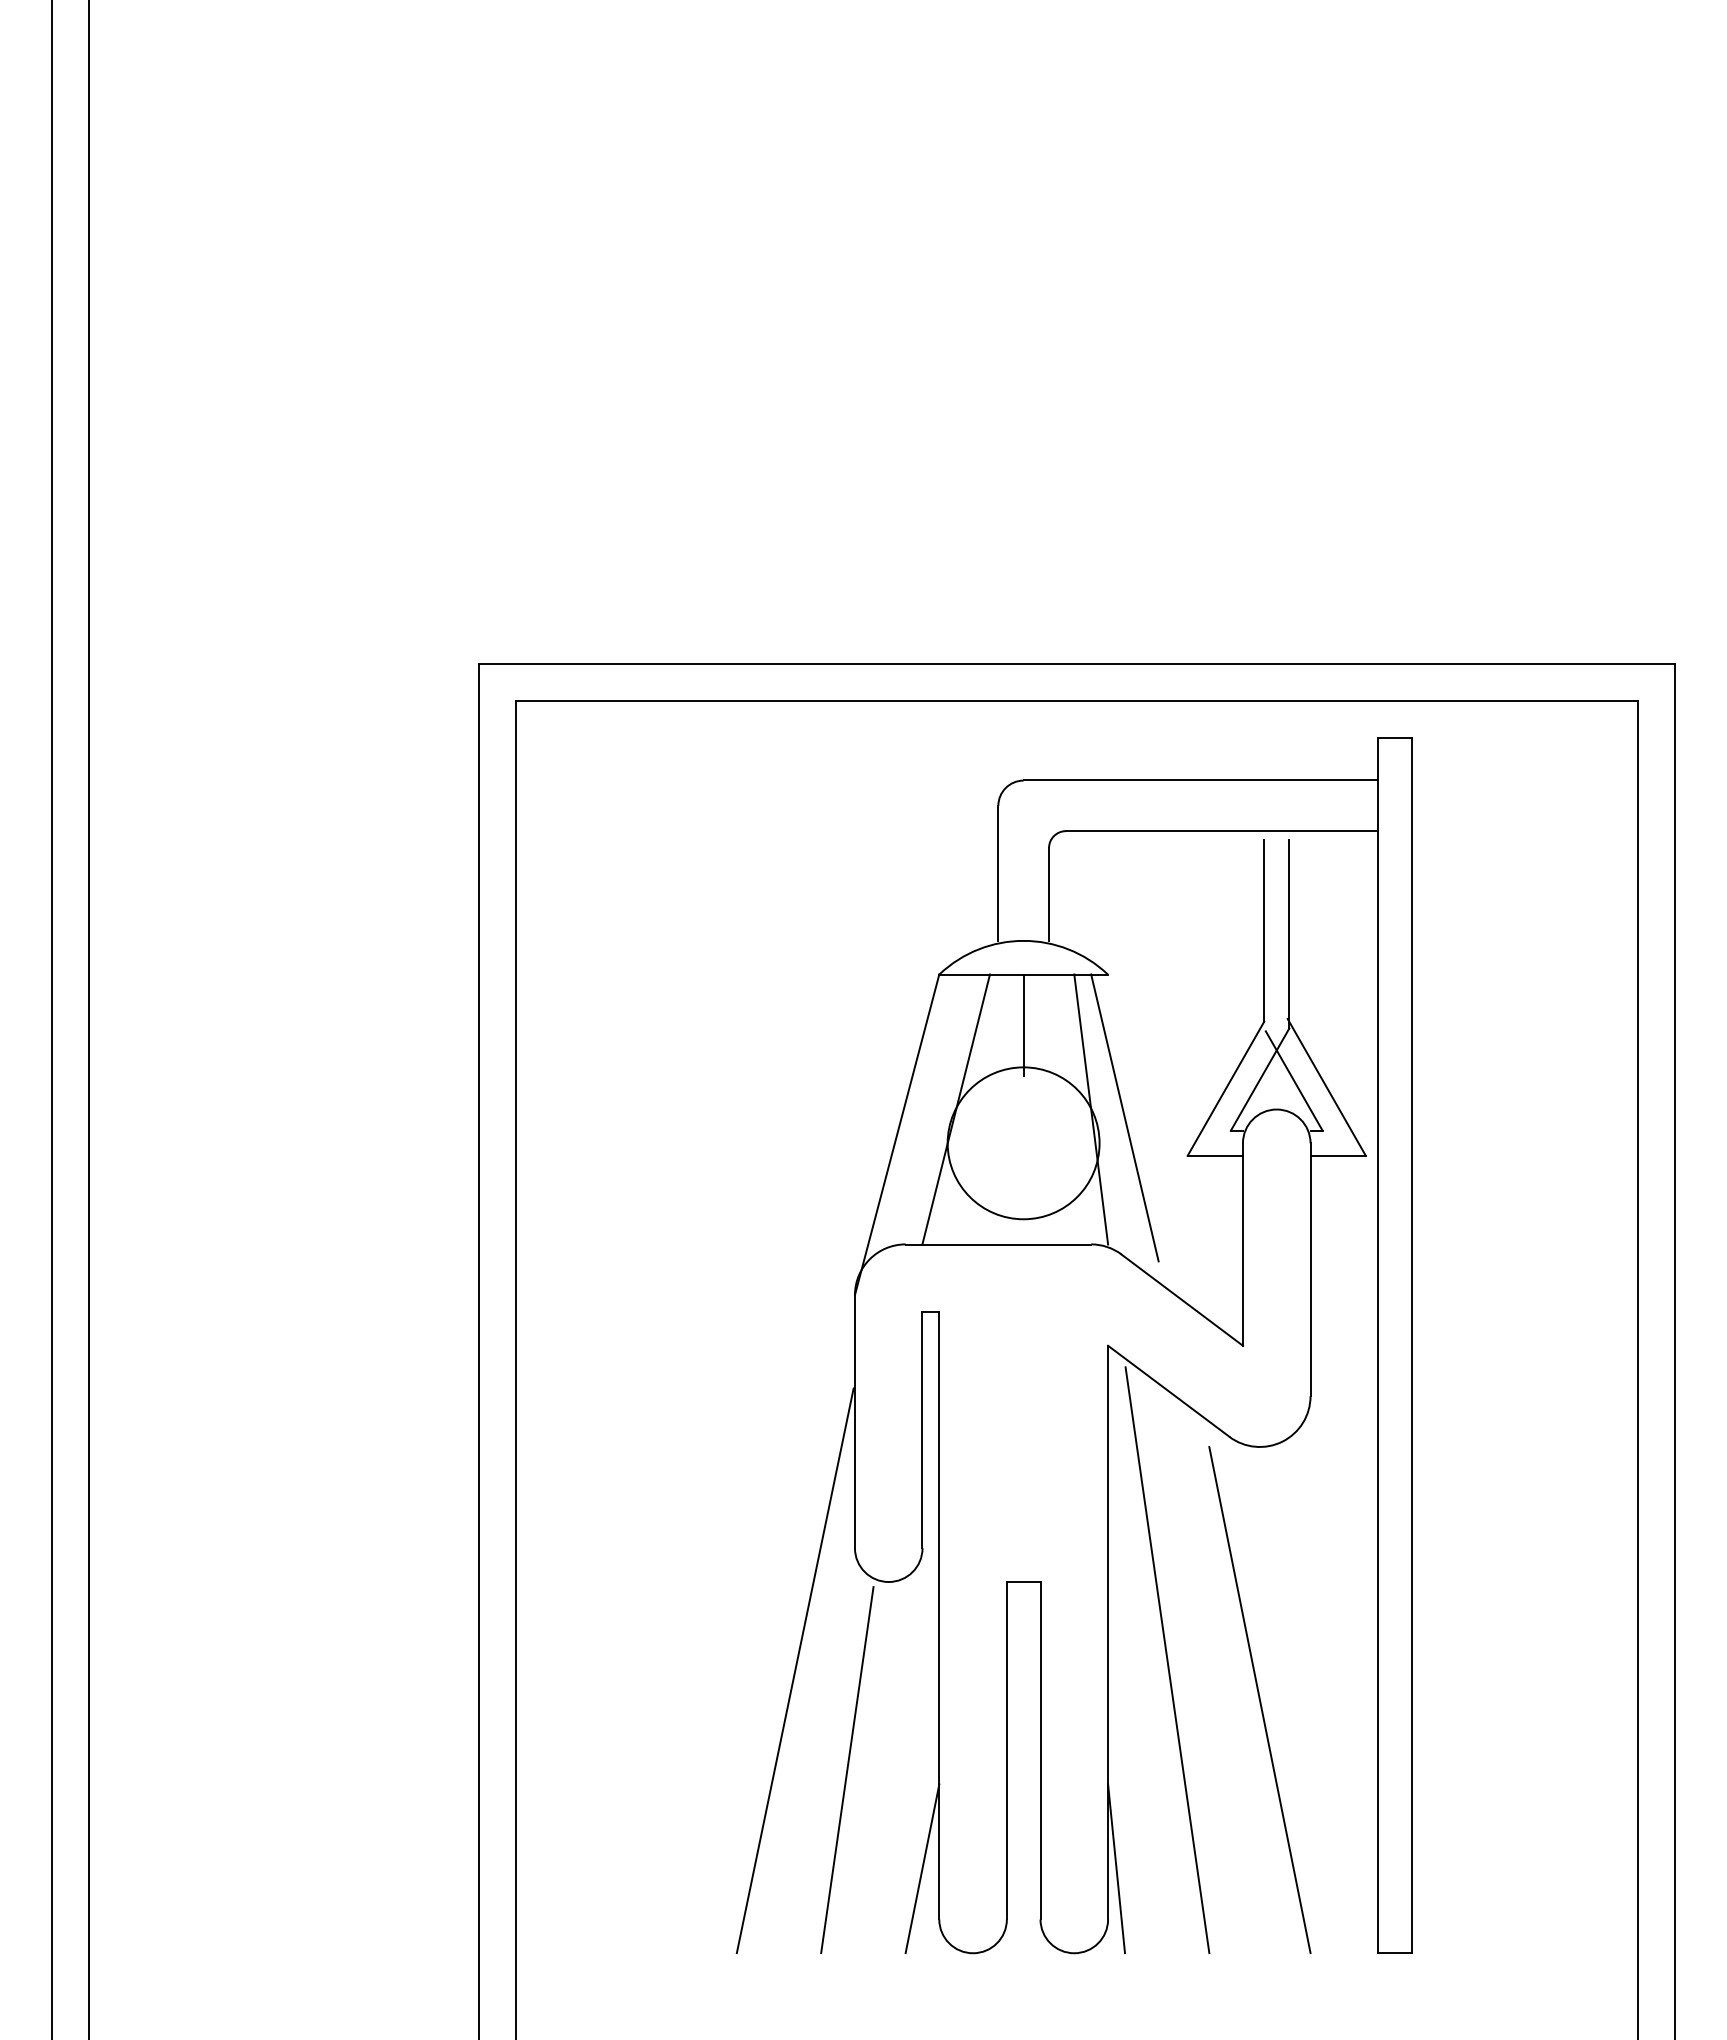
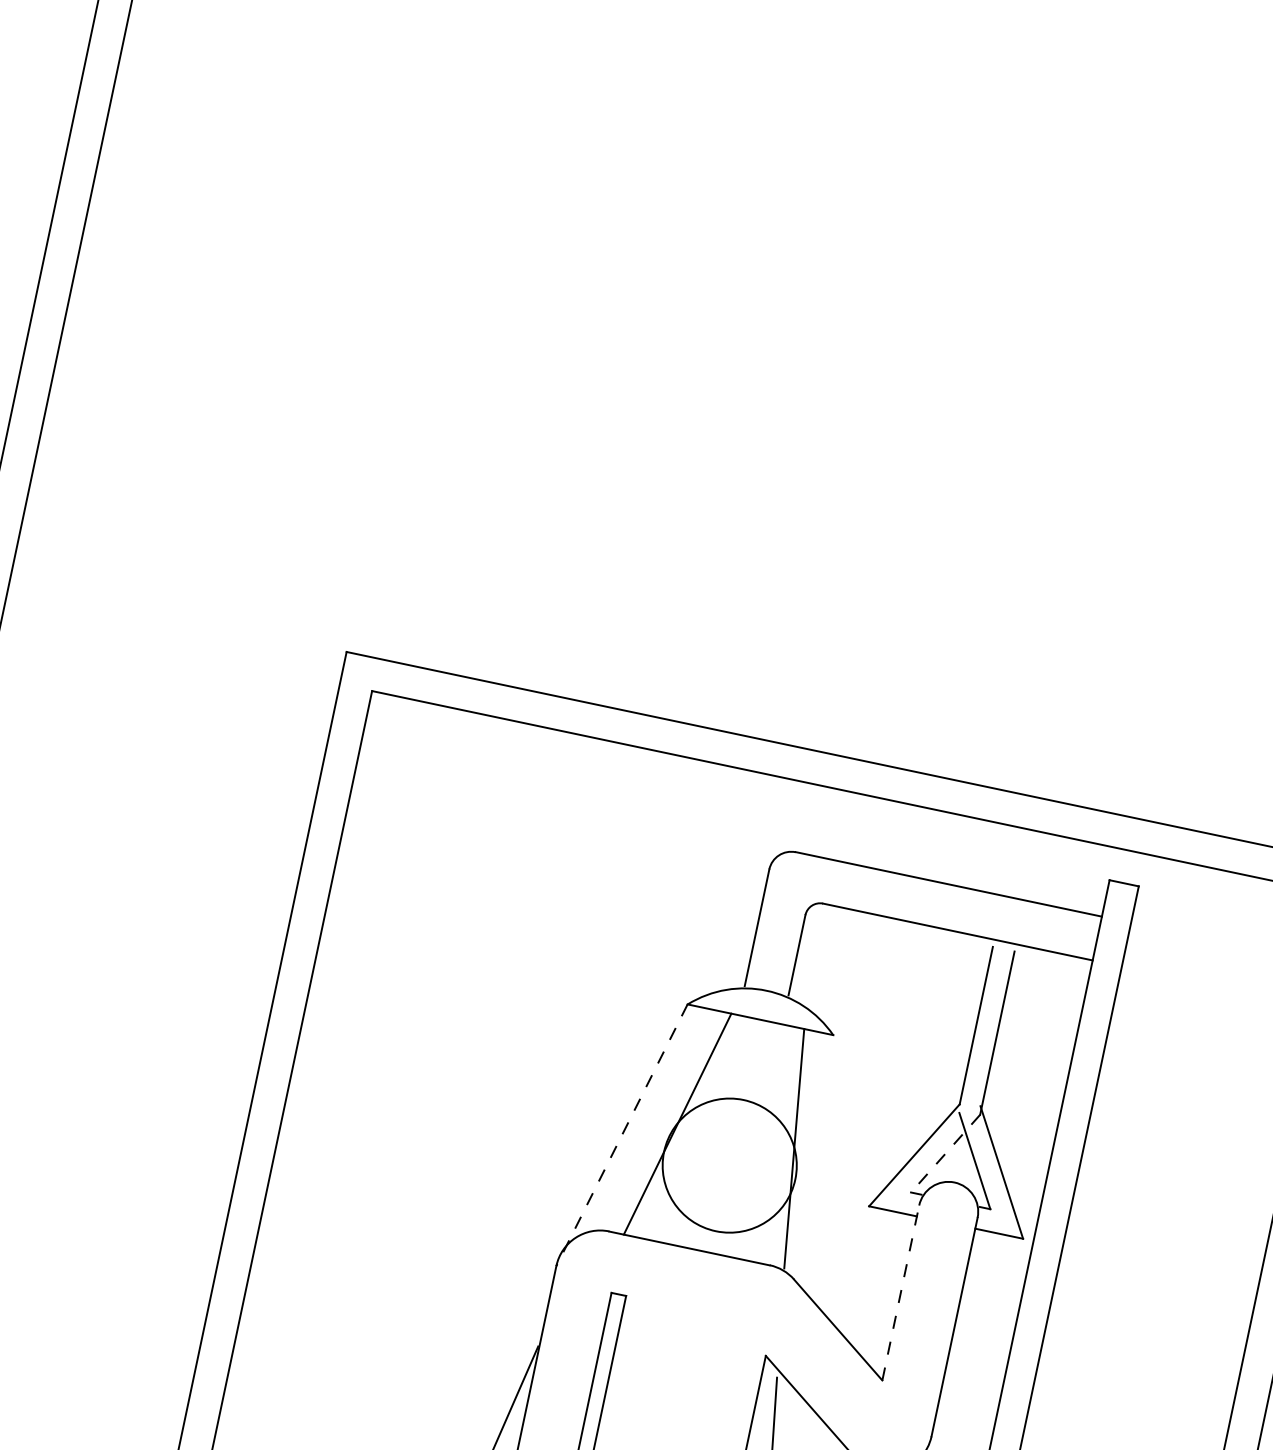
line: (1023, 1024) -> (751, 1062), removed
line: (1260, 1079) -> (945, 1153), solid -> dashed
line: (1124, 1117) -> (821, 1161), removed
line: (897, 1134) -> (622, 1135), solid -> dashed
line: (1242, 1244) -> (900, 1292), solid -> dashed

